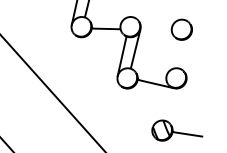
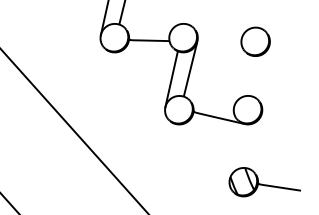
part: (177, 130) -> (264, 182), moved

